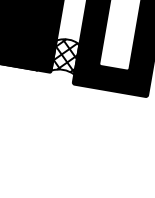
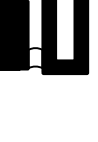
hatch: (65, 56) -> (35, 58), removed

